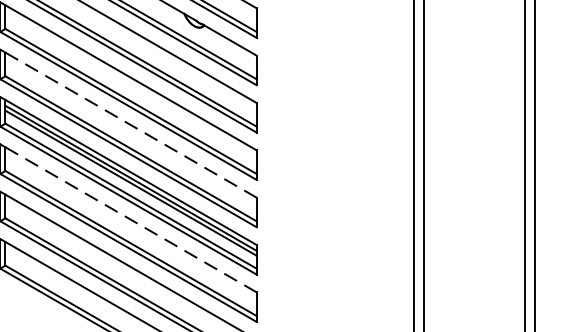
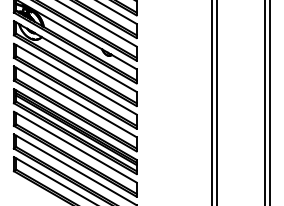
line: (132, 124) -> (77, 102), dashed -> solid
line: (132, 221) -> (77, 148), dashed -> solid

